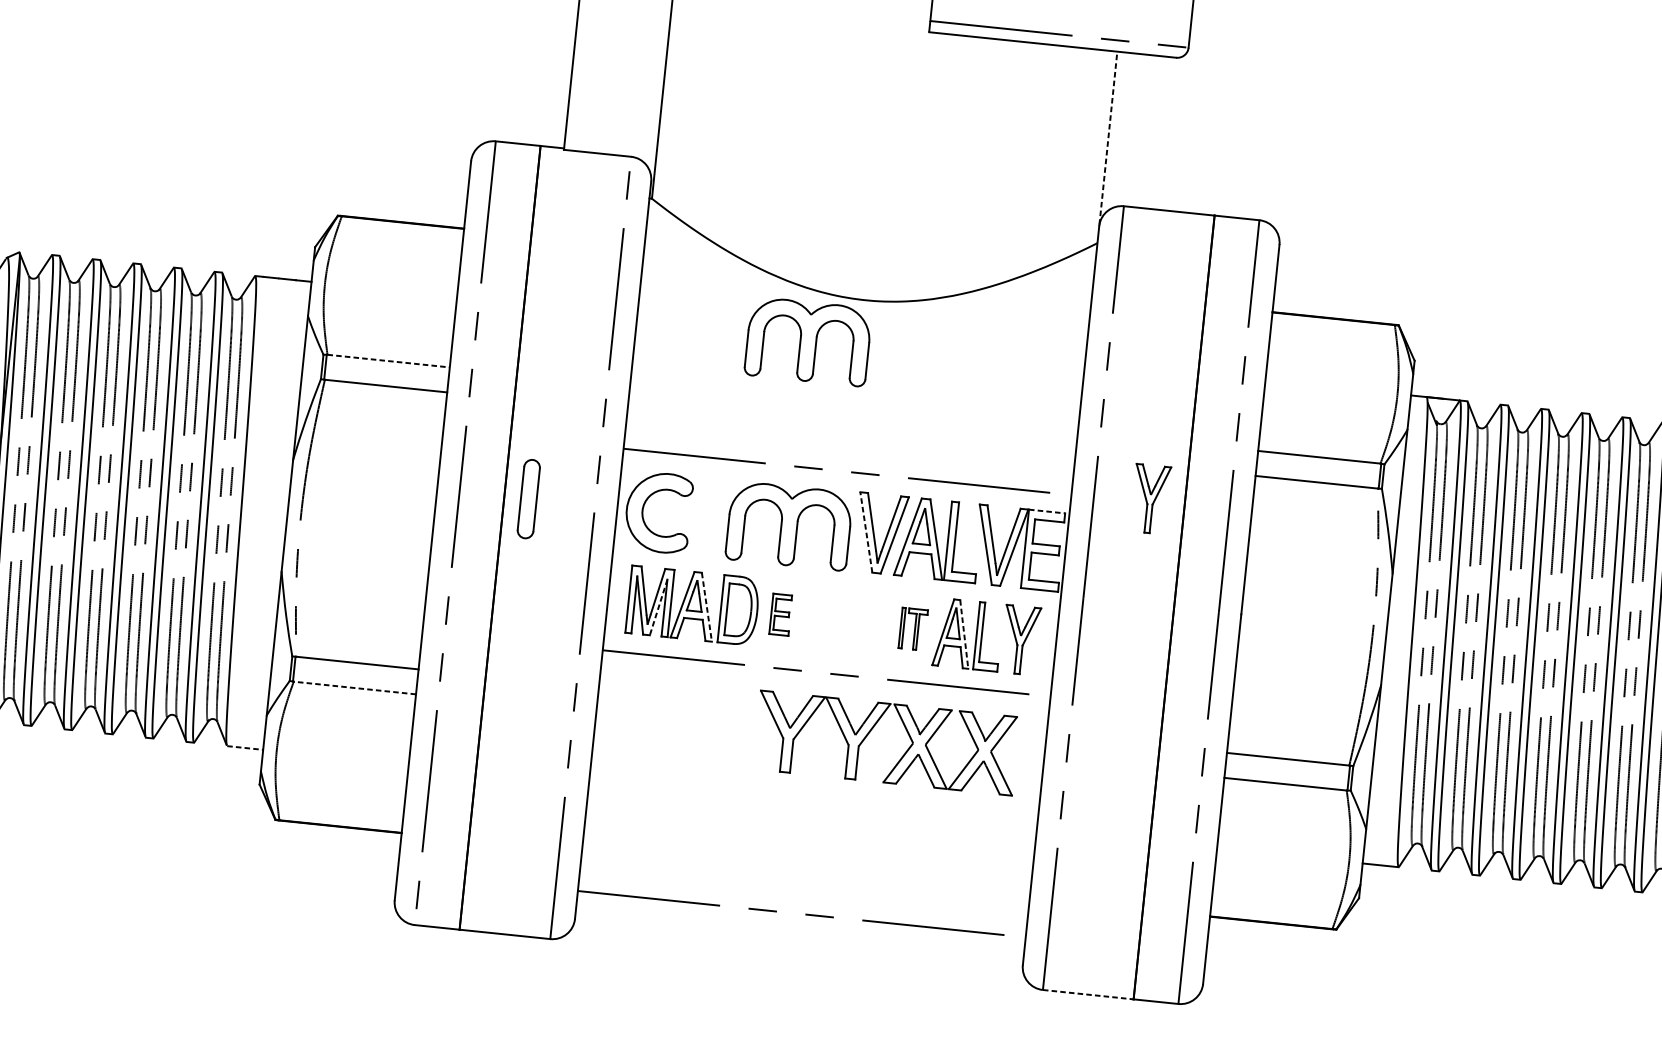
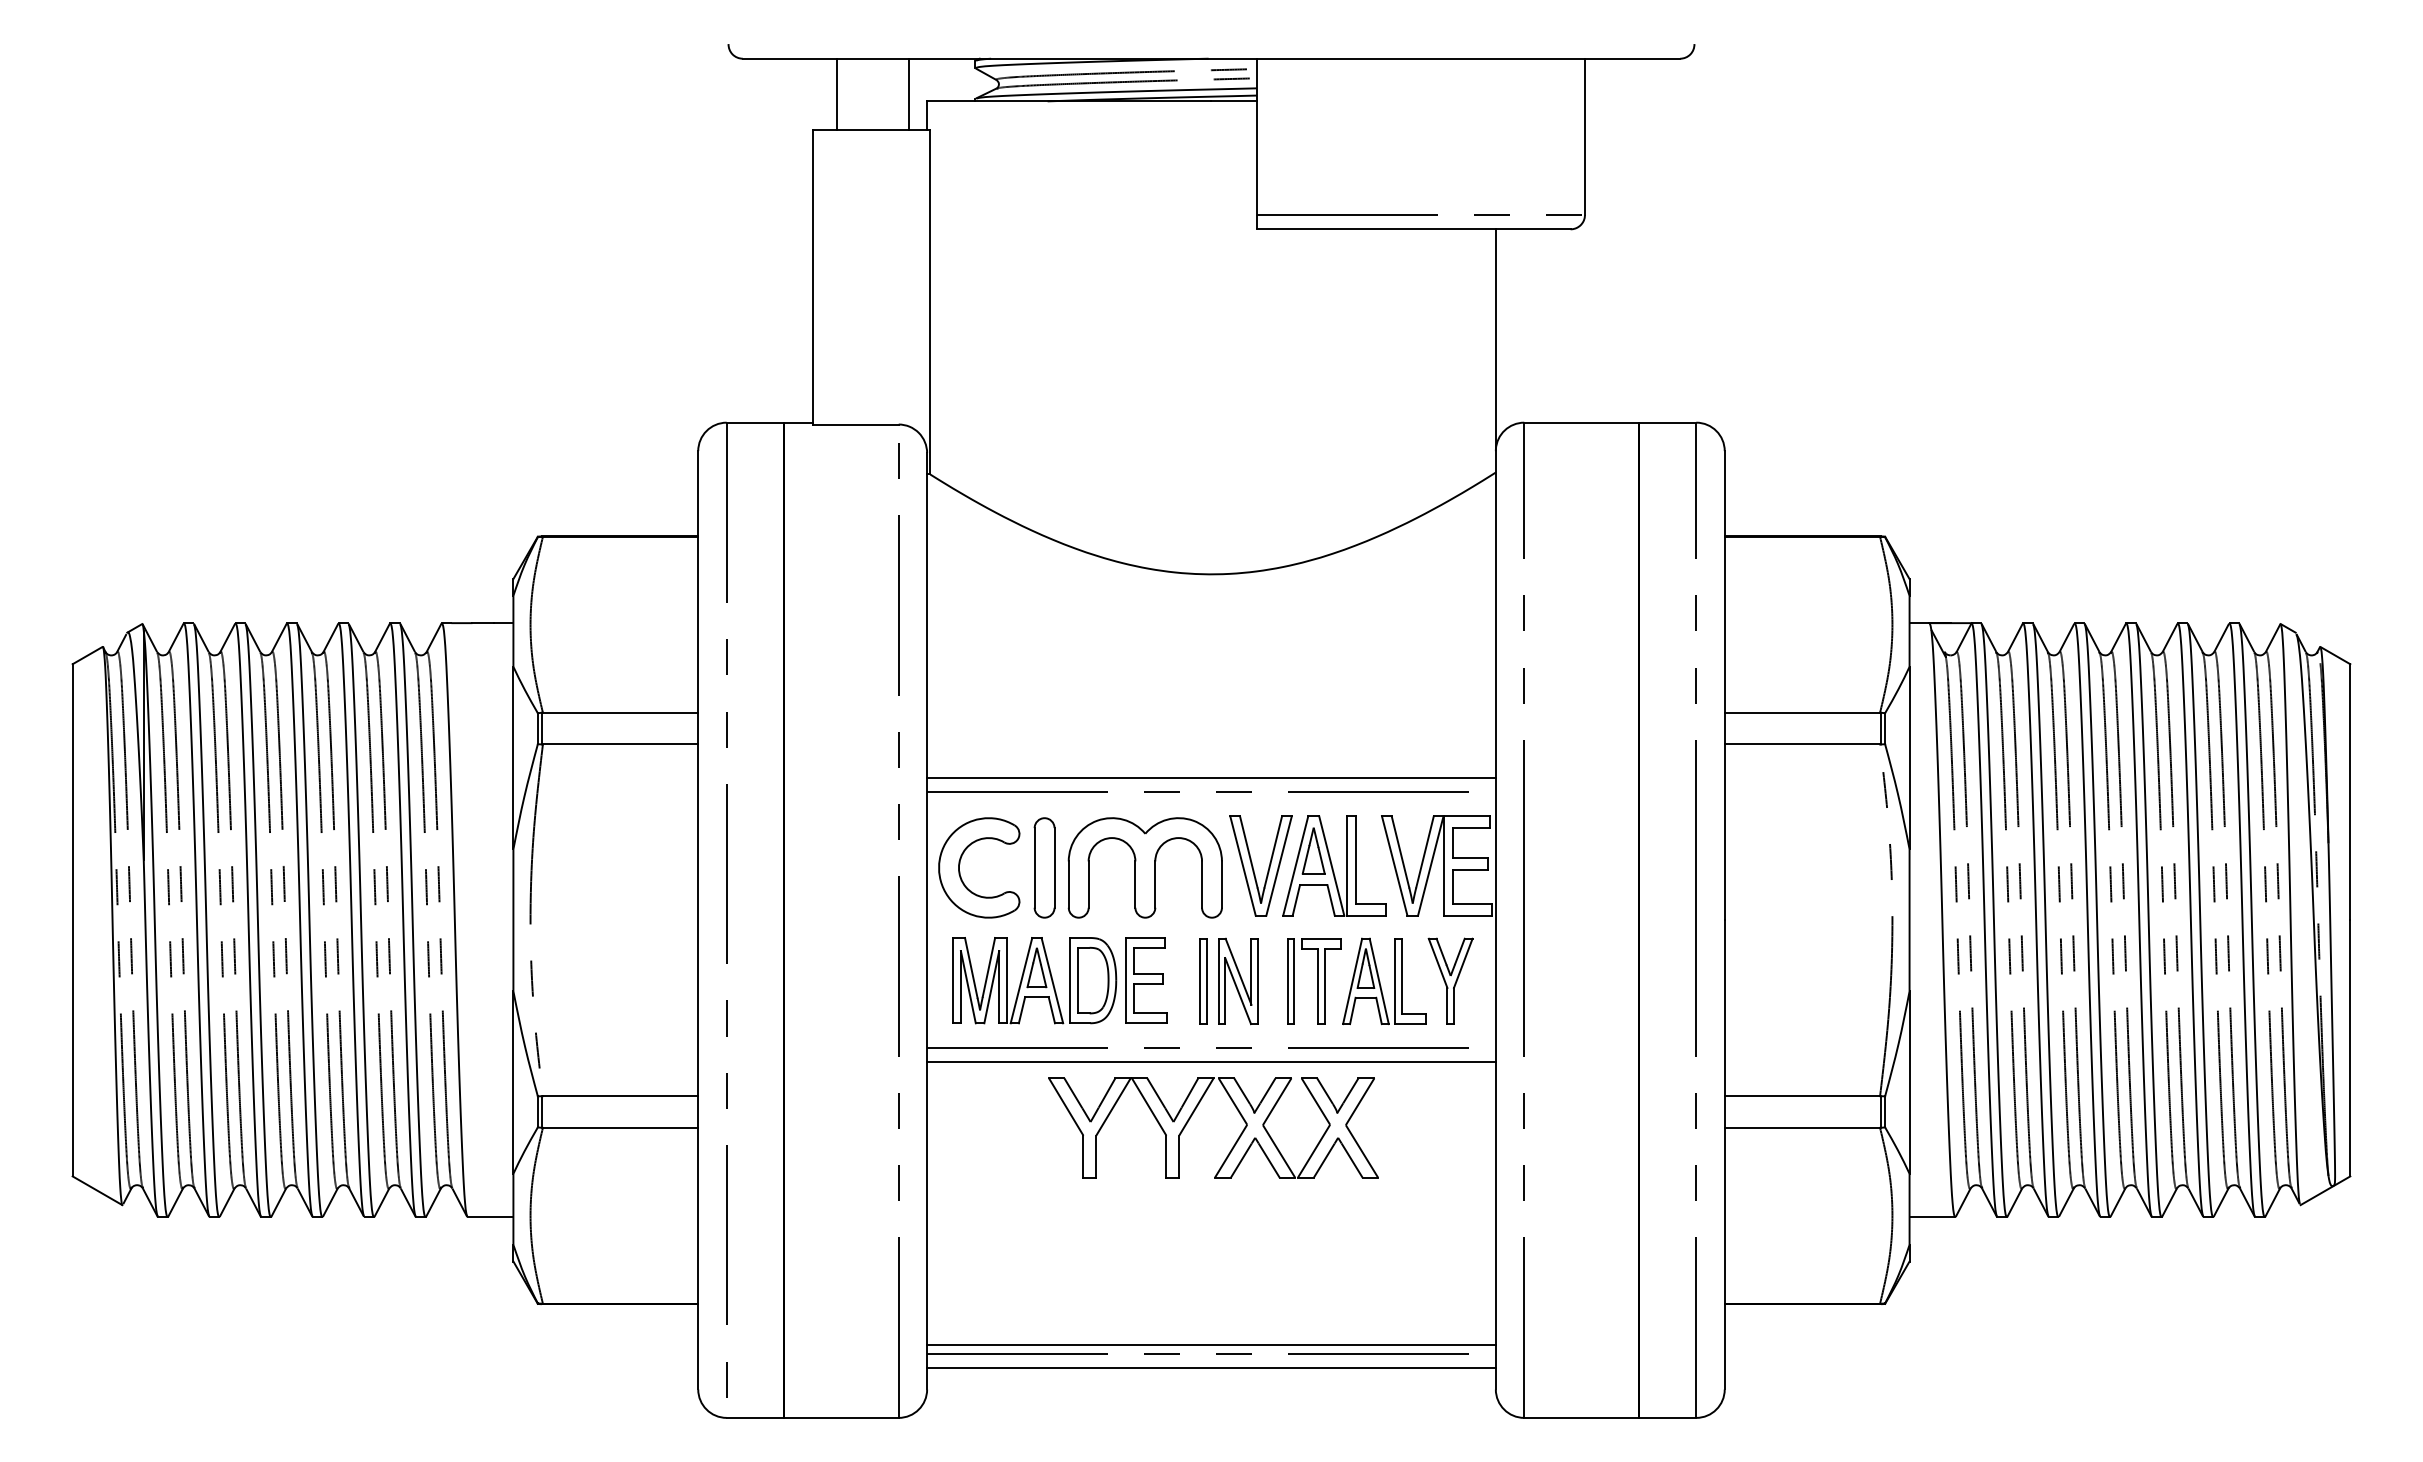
line: (1108, 138) -> (1495, 339), dashed -> solid
part: (807, 341) -> (1144, 633), removed
line: (388, 360) -> (620, 712), dashed -> solid
line: (848, 460) -> (1211, 778), added
part: (528, 498) -> (1044, 867), moved
part: (1150, 498) -> (1595, 786), removed
line: (1047, 511) -> (1467, 816), dashed -> solid
line: (866, 532) -> (1242, 865), dashed -> solid
line: (658, 607) -> (991, 987), dashed -> solid
line: (707, 607) -> (1052, 980), dashed -> solid
part: (781, 614) -> (1146, 980), size x1.67
part: (825, 620) -> (1203, 981), added
part: (853, 623) -> (1238, 981), added
part: (913, 629) -> (1314, 981), size x1.67
line: (964, 634) -> (1379, 981), dashed -> solid
line: (825, 684) -> (1211, 1062), added
line: (354, 687) -> (620, 1127), dashed -> solid
part: (869, 733) -> (1191, 1117), moved
line: (245, 748) -> (490, 1217), dashed -> solid
line: (802, 907) -> (1211, 1345), added
line: (800, 925) -> (1211, 1368), added
line: (1088, 994) -> (1581, 1417), dashed -> solid

